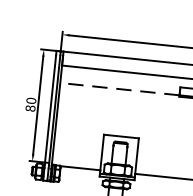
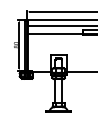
line: (119, 88) -> (55, 33), dashed -> solid

